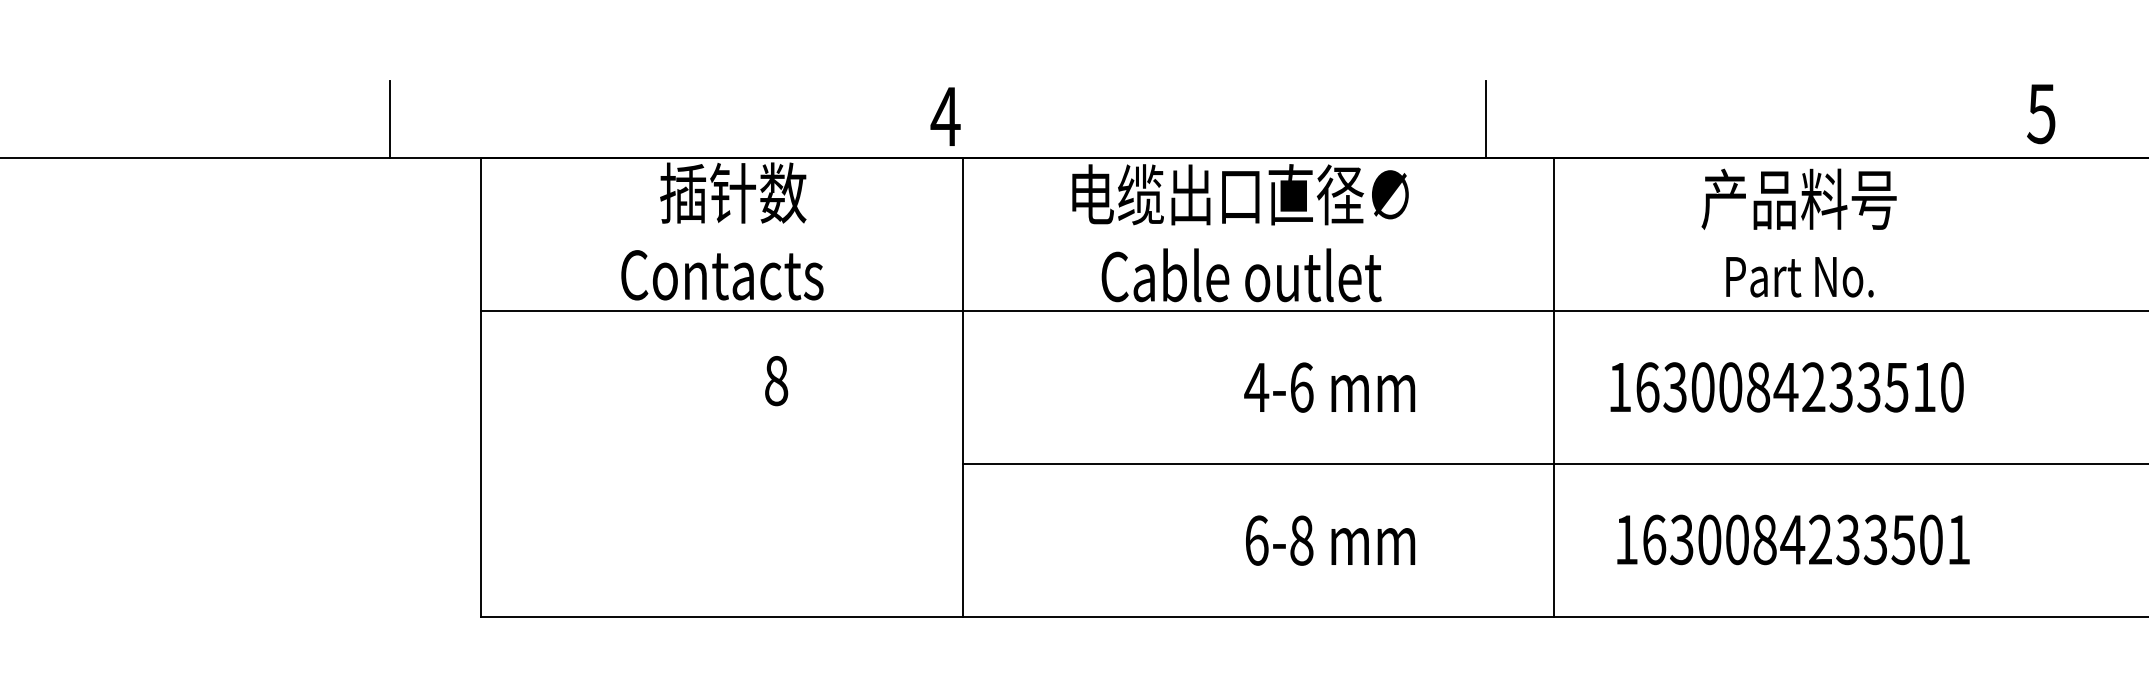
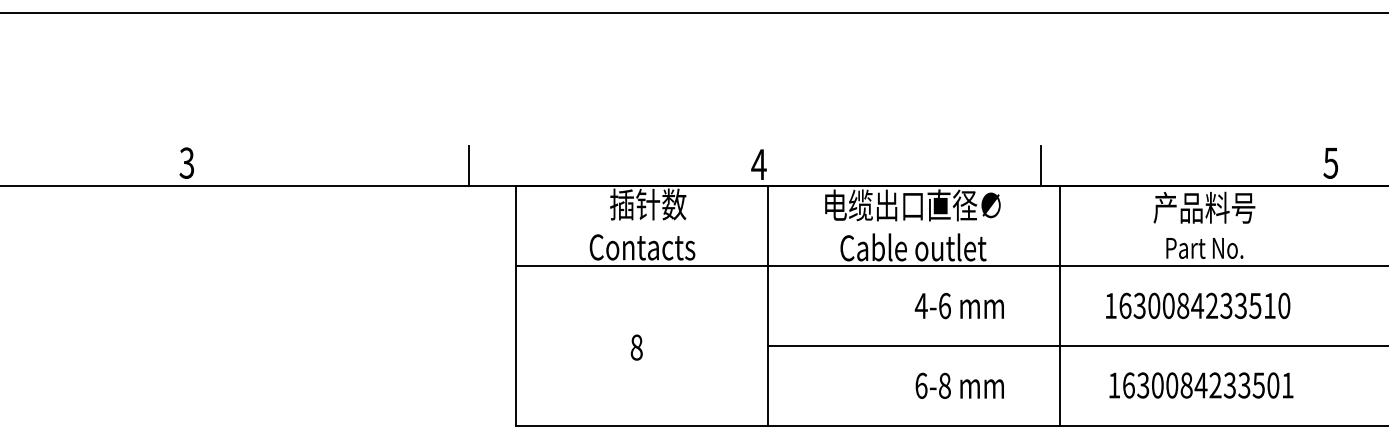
text: (775, 380) -> (636, 347), moved
line: (1553, 386) -> (1059, 305), moved

